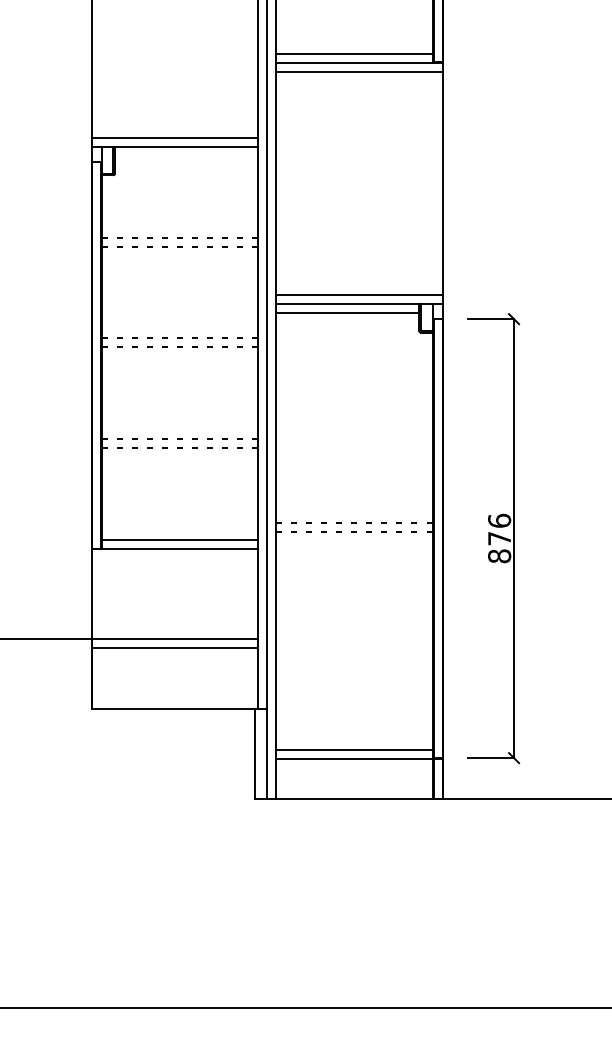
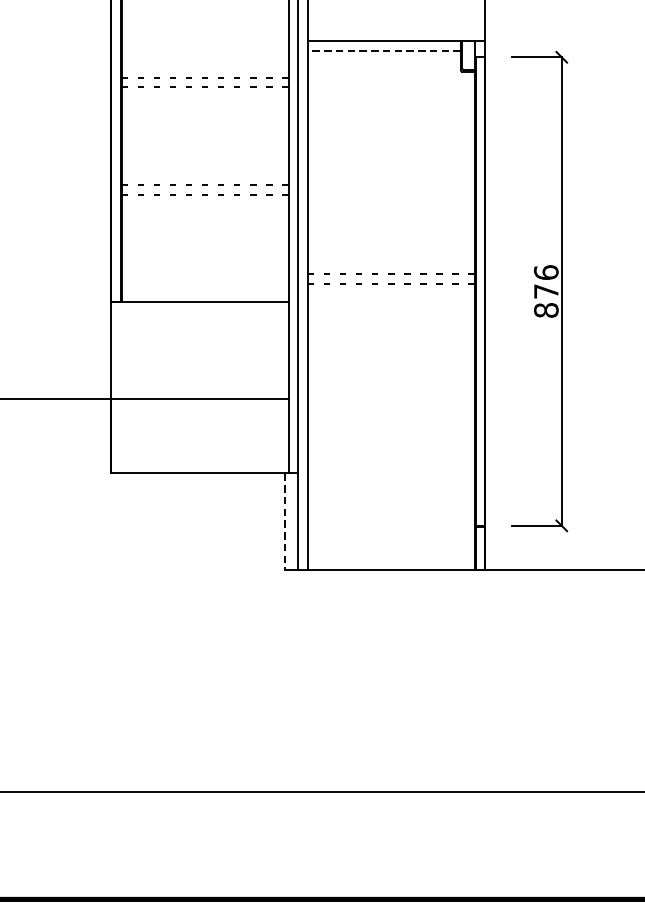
line: (359, 295) -> (396, 32), removed
line: (347, 313) -> (384, 51), solid -> dashed
line: (179, 539) -> (204, 292), removed
line: (174, 647) -> (199, 407), removed
line: (354, 750) -> (391, 517), removed
line: (254, 754) -> (284, 521), solid -> dashed
line: (354, 759) -> (391, 527), removed

